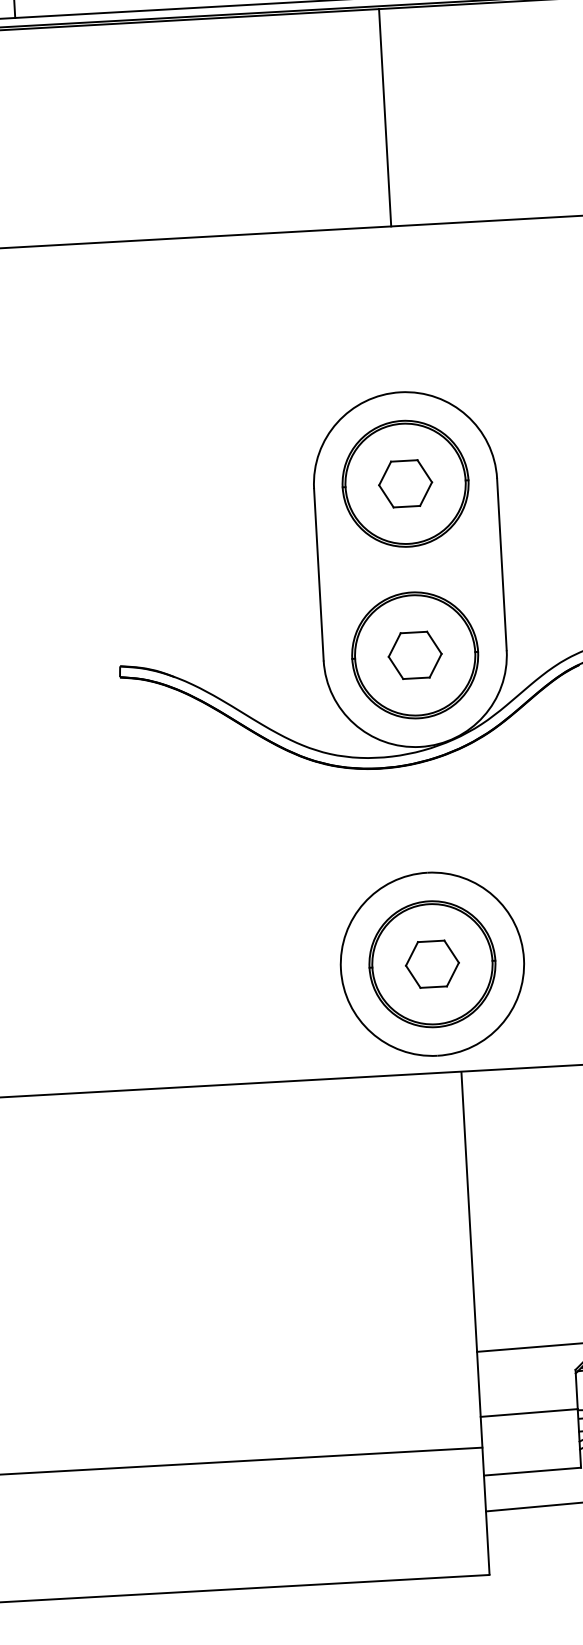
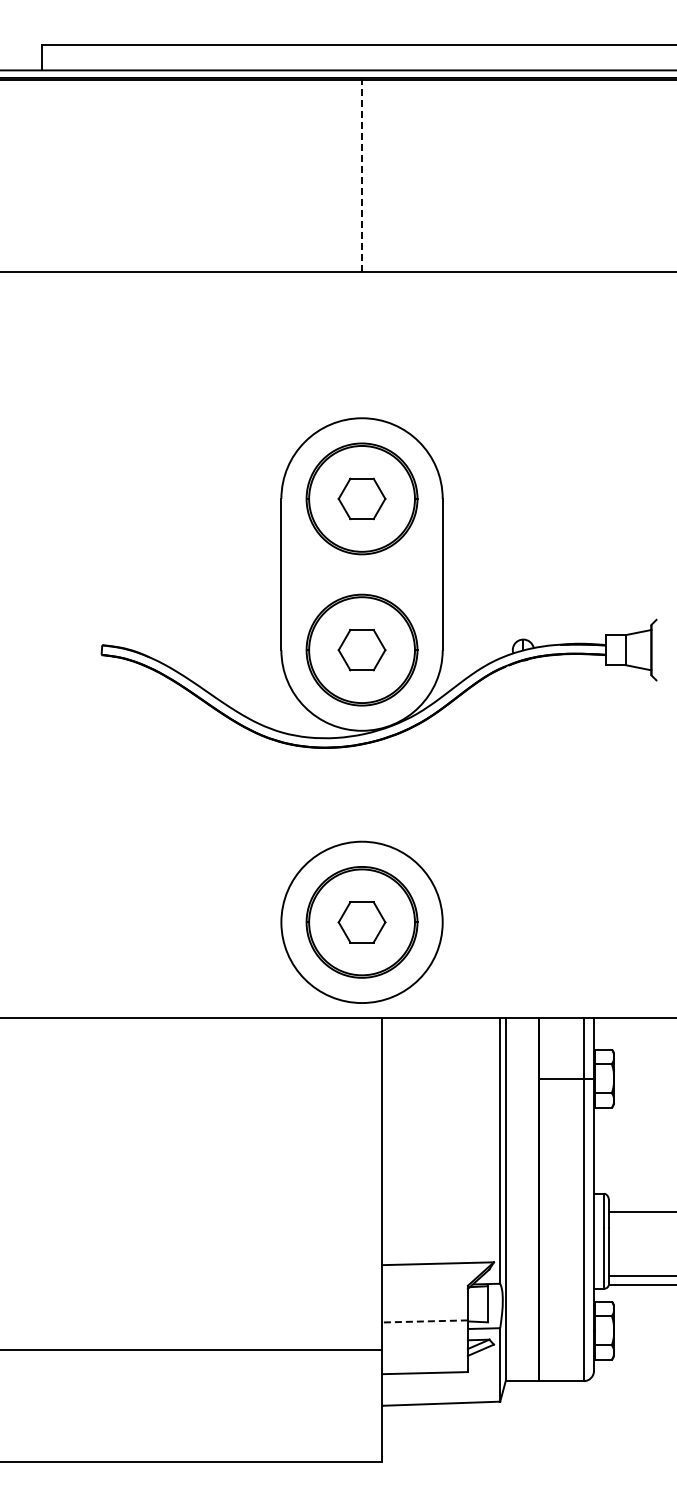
line: (385, 118) -> (362, 176), solid -> dashed
line: (529, 1413) -> (425, 1321), solid -> dashed

